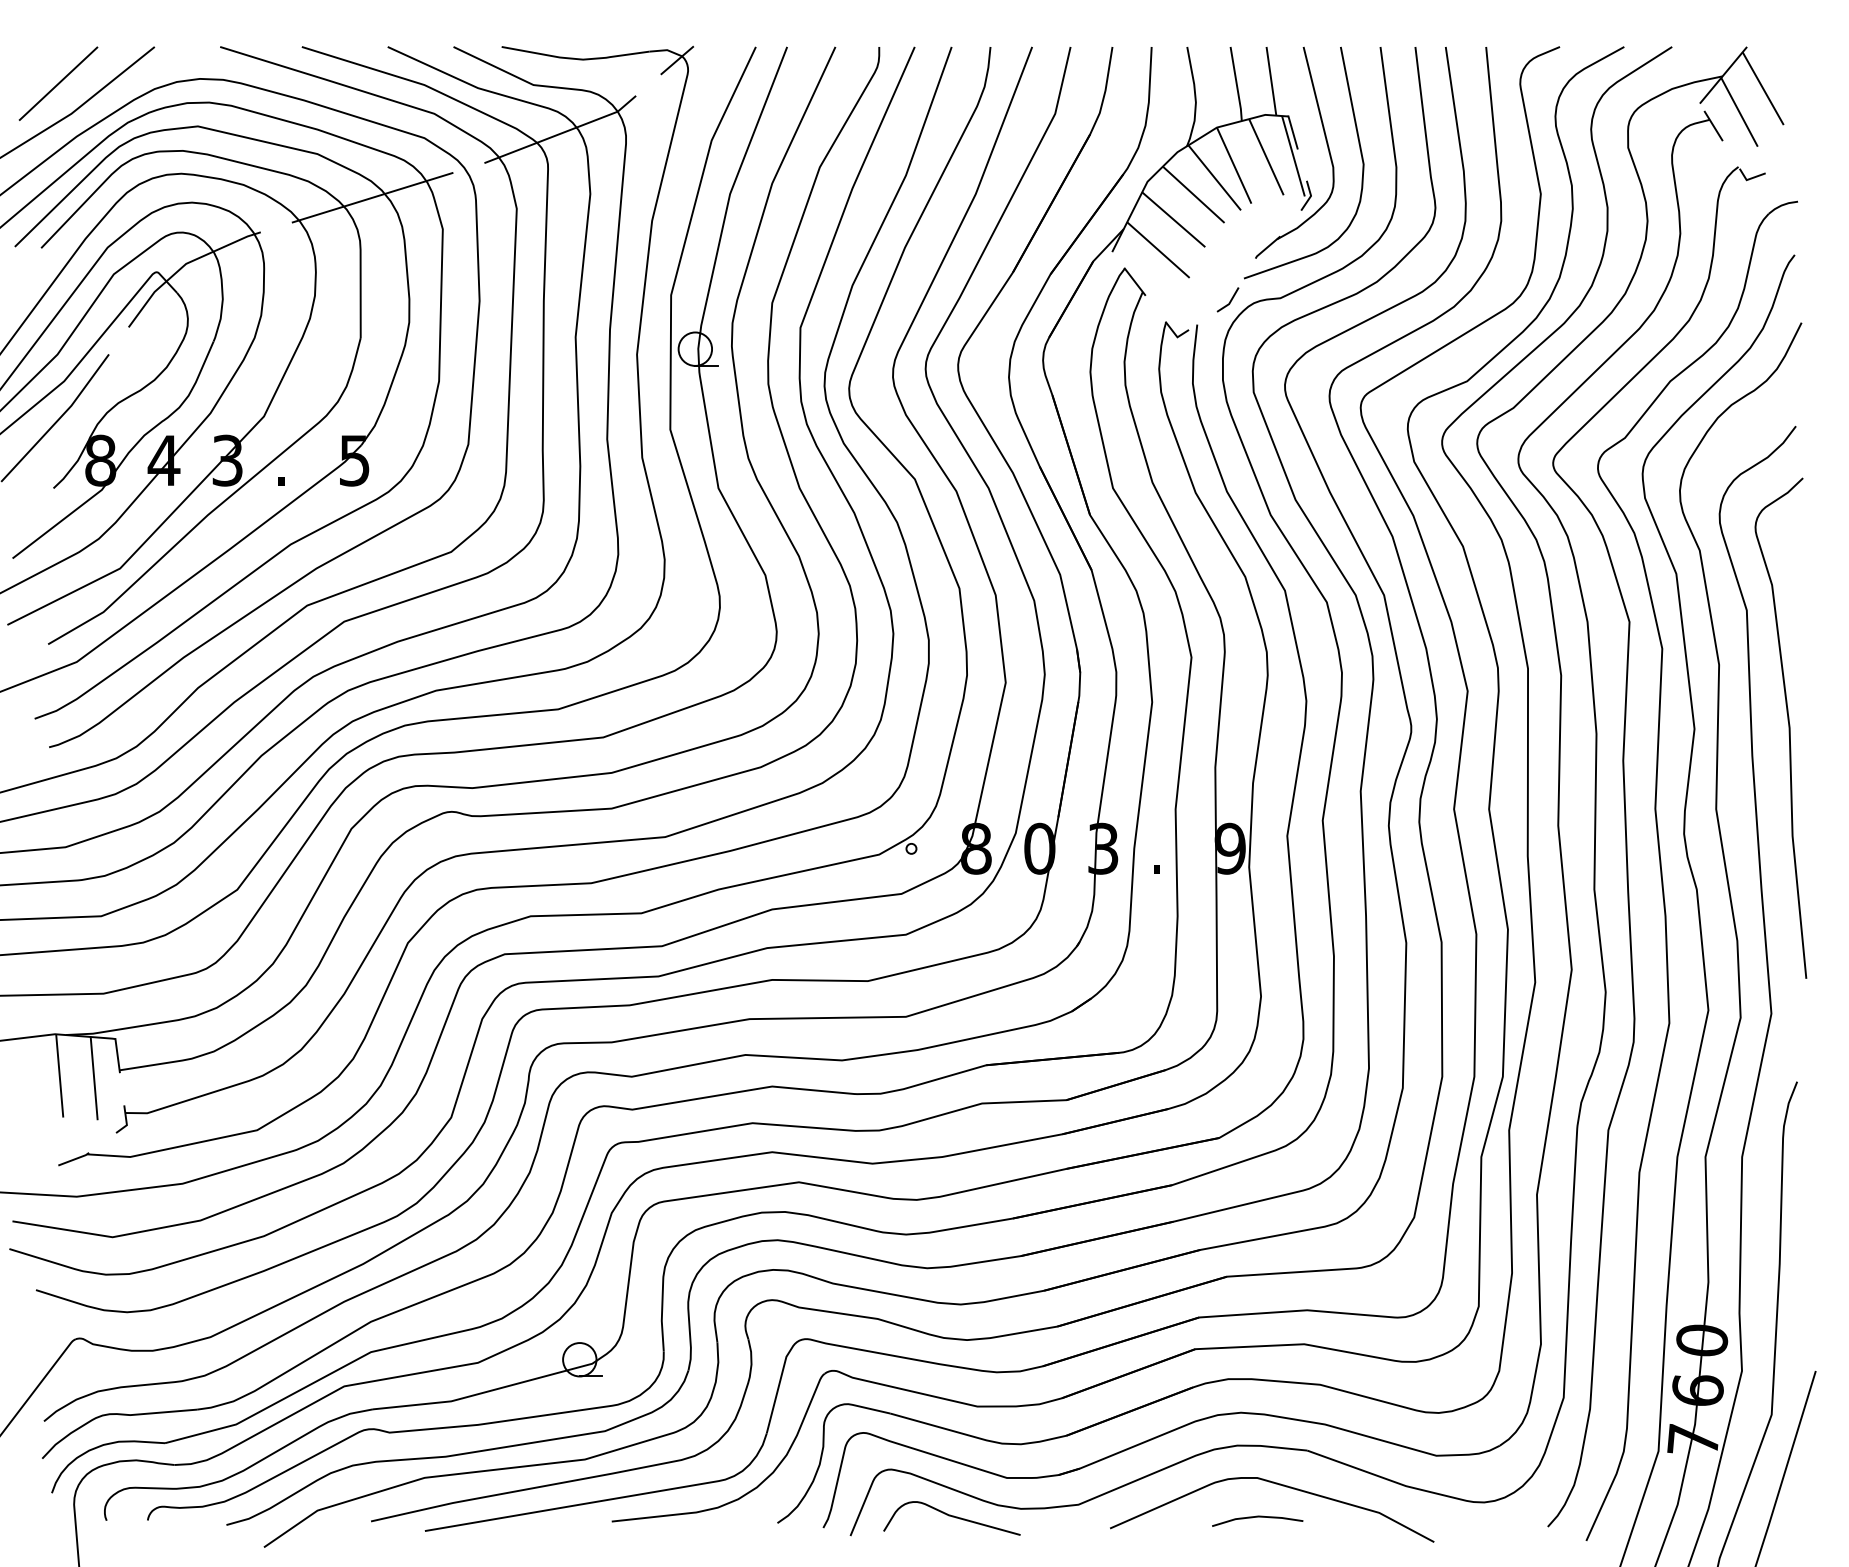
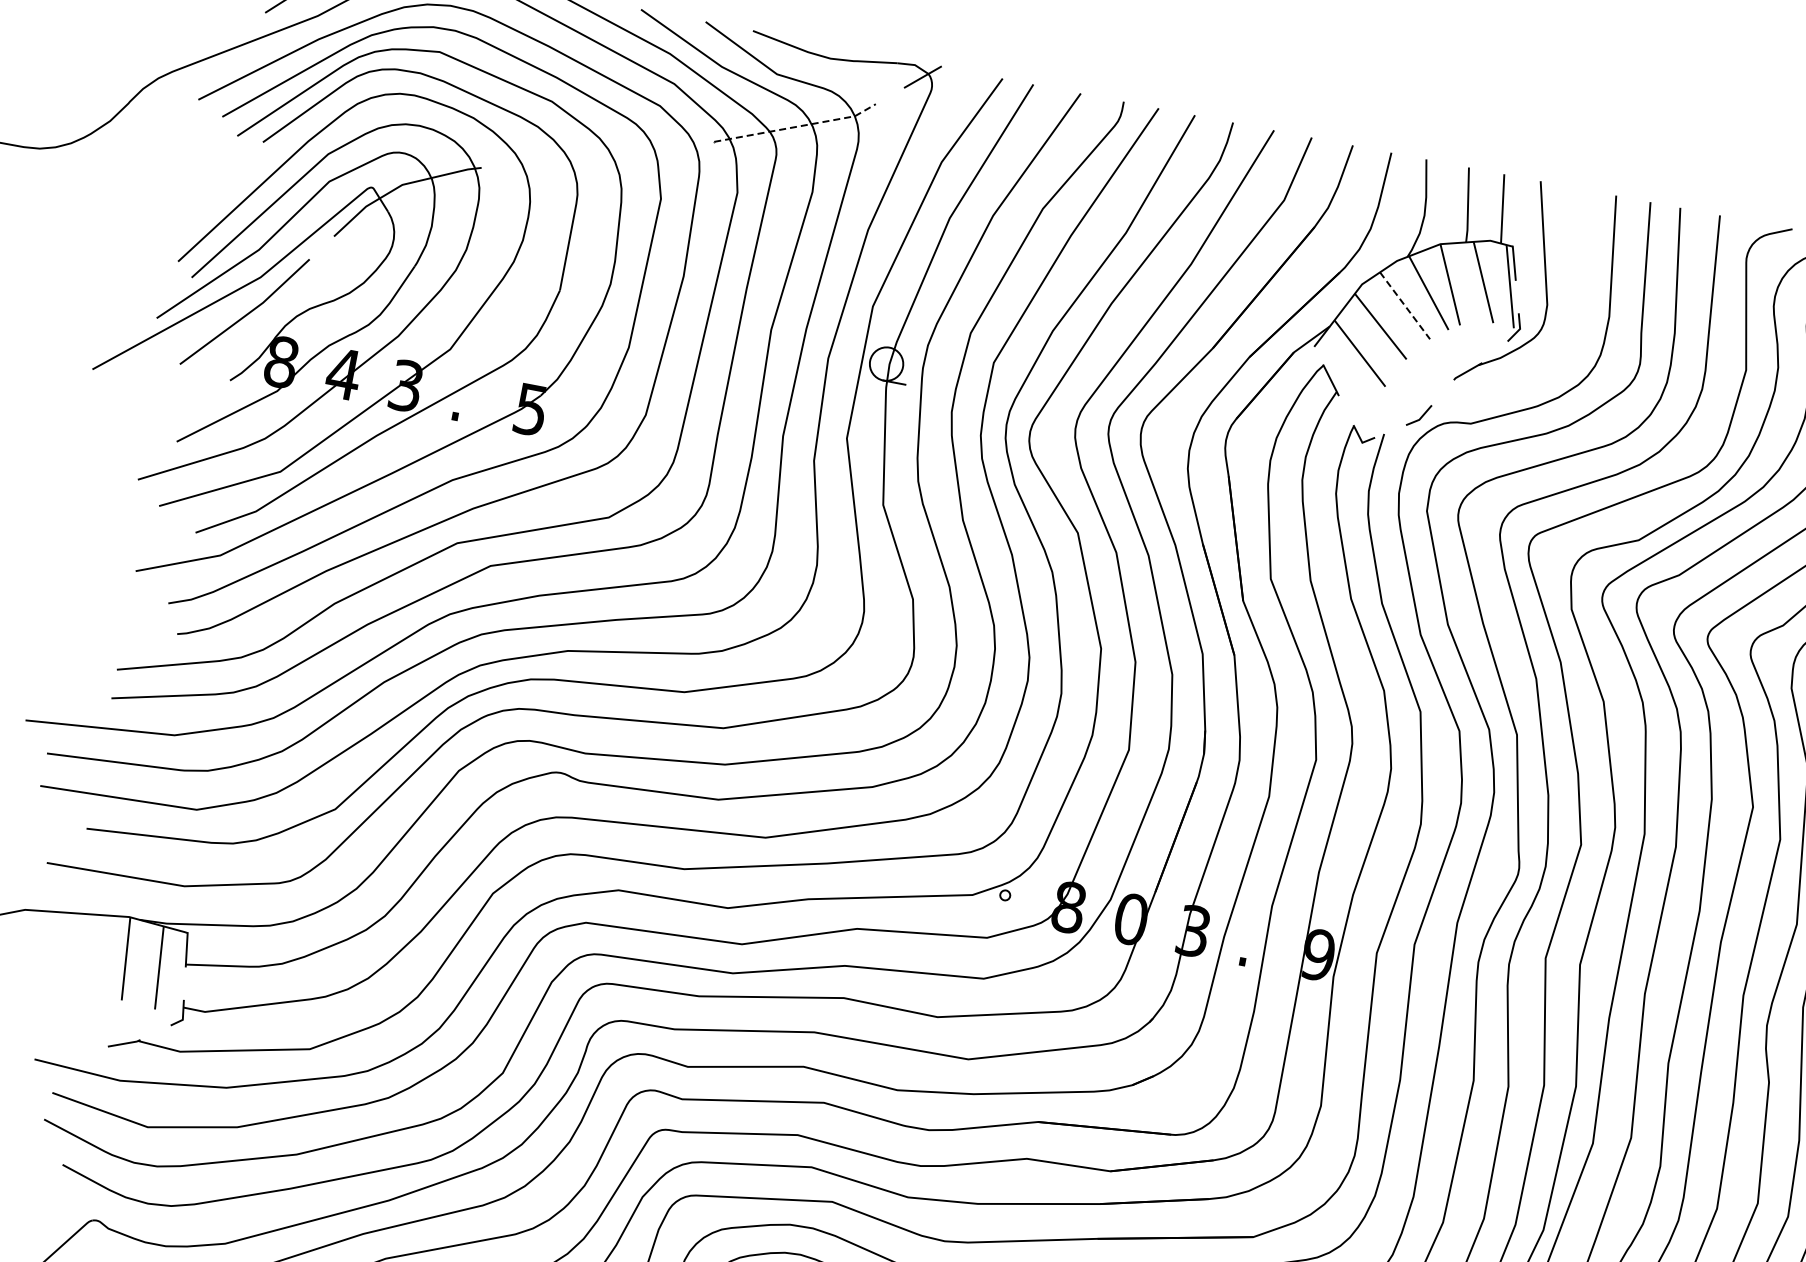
line: (562, 132) -> (796, 126), solid -> dashed
curve: (1359, 149) -> (1576, 292), removed
line: (1193, 194) -> (1404, 305), solid -> dashed
line: (372, 197) -> (597, 154), removed

